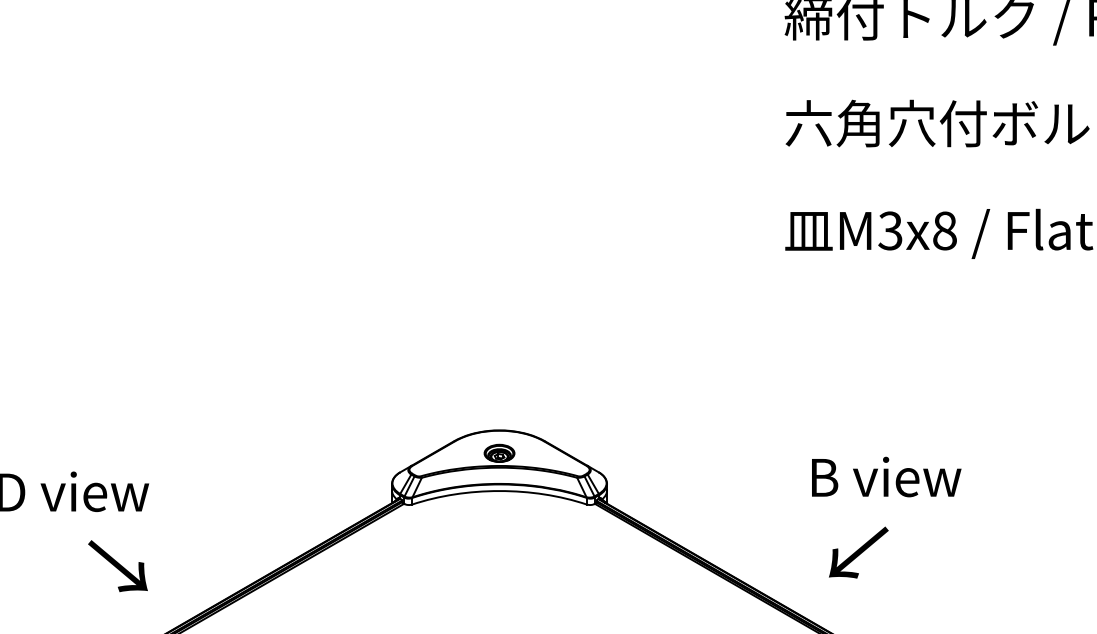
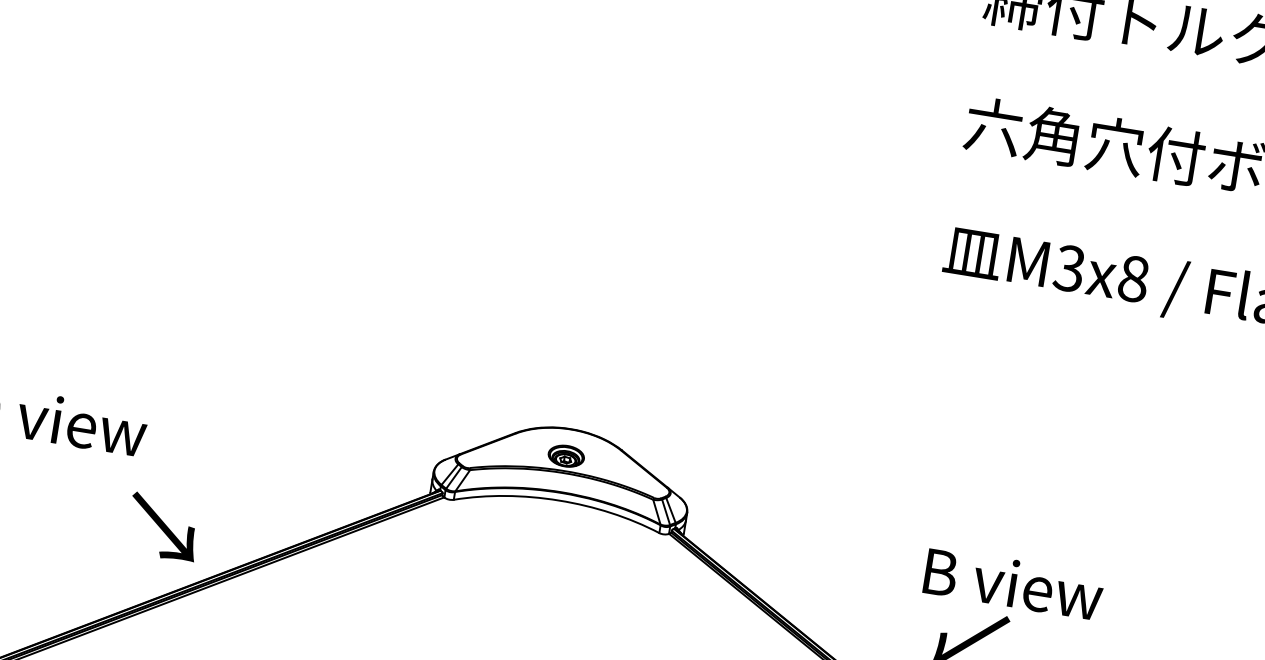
text: (886, 476) -> (1013, 583), moved
text: (117, 565) -> (163, 526), moved

